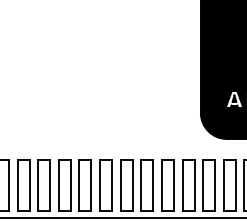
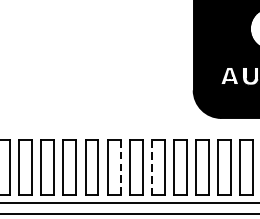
line: (132, 185) -> (120, 167), solid -> dashed
line: (161, 185) -> (151, 167), solid -> dashed

